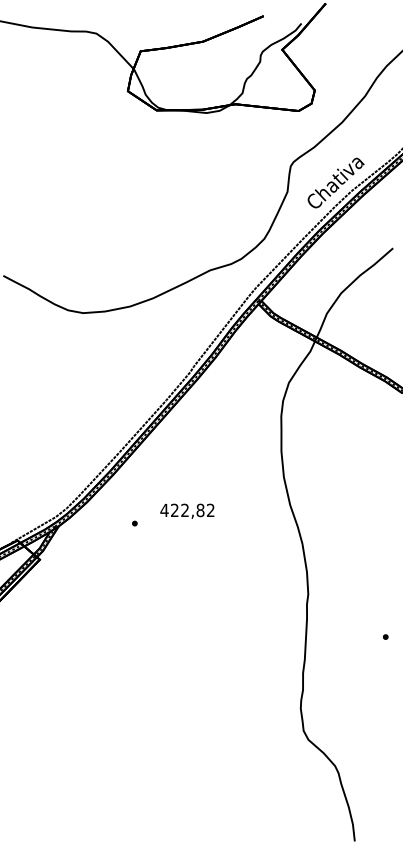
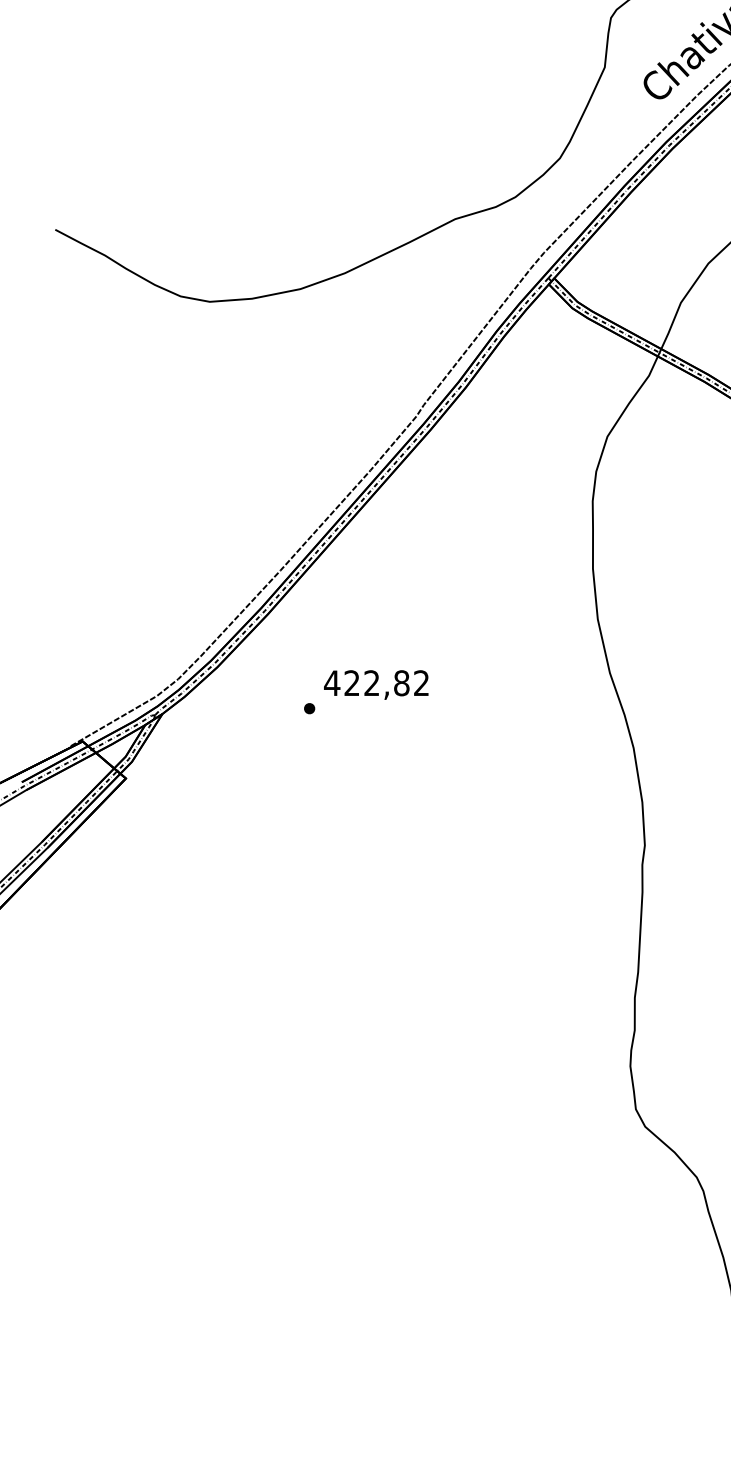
text: (187, 510) -> (376, 683), moved

